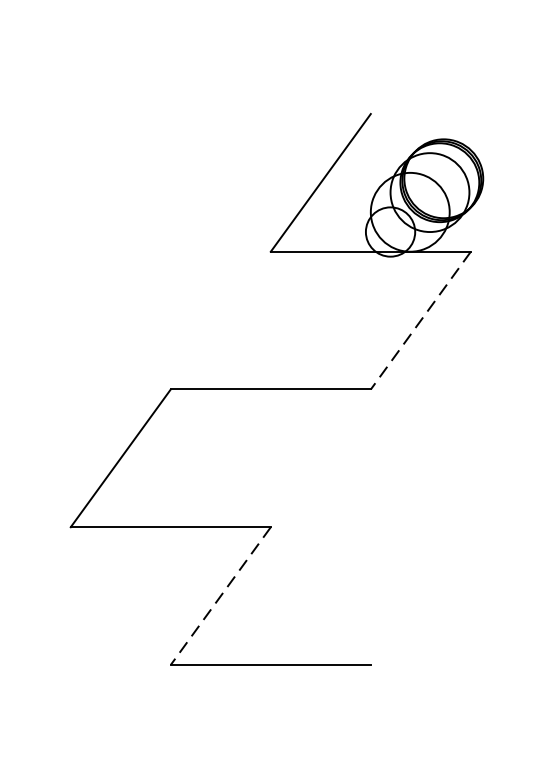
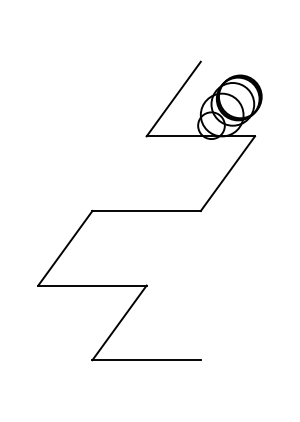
line: (420, 322) -> (227, 174), dashed -> solid
line: (220, 597) -> (119, 323), dashed -> solid

